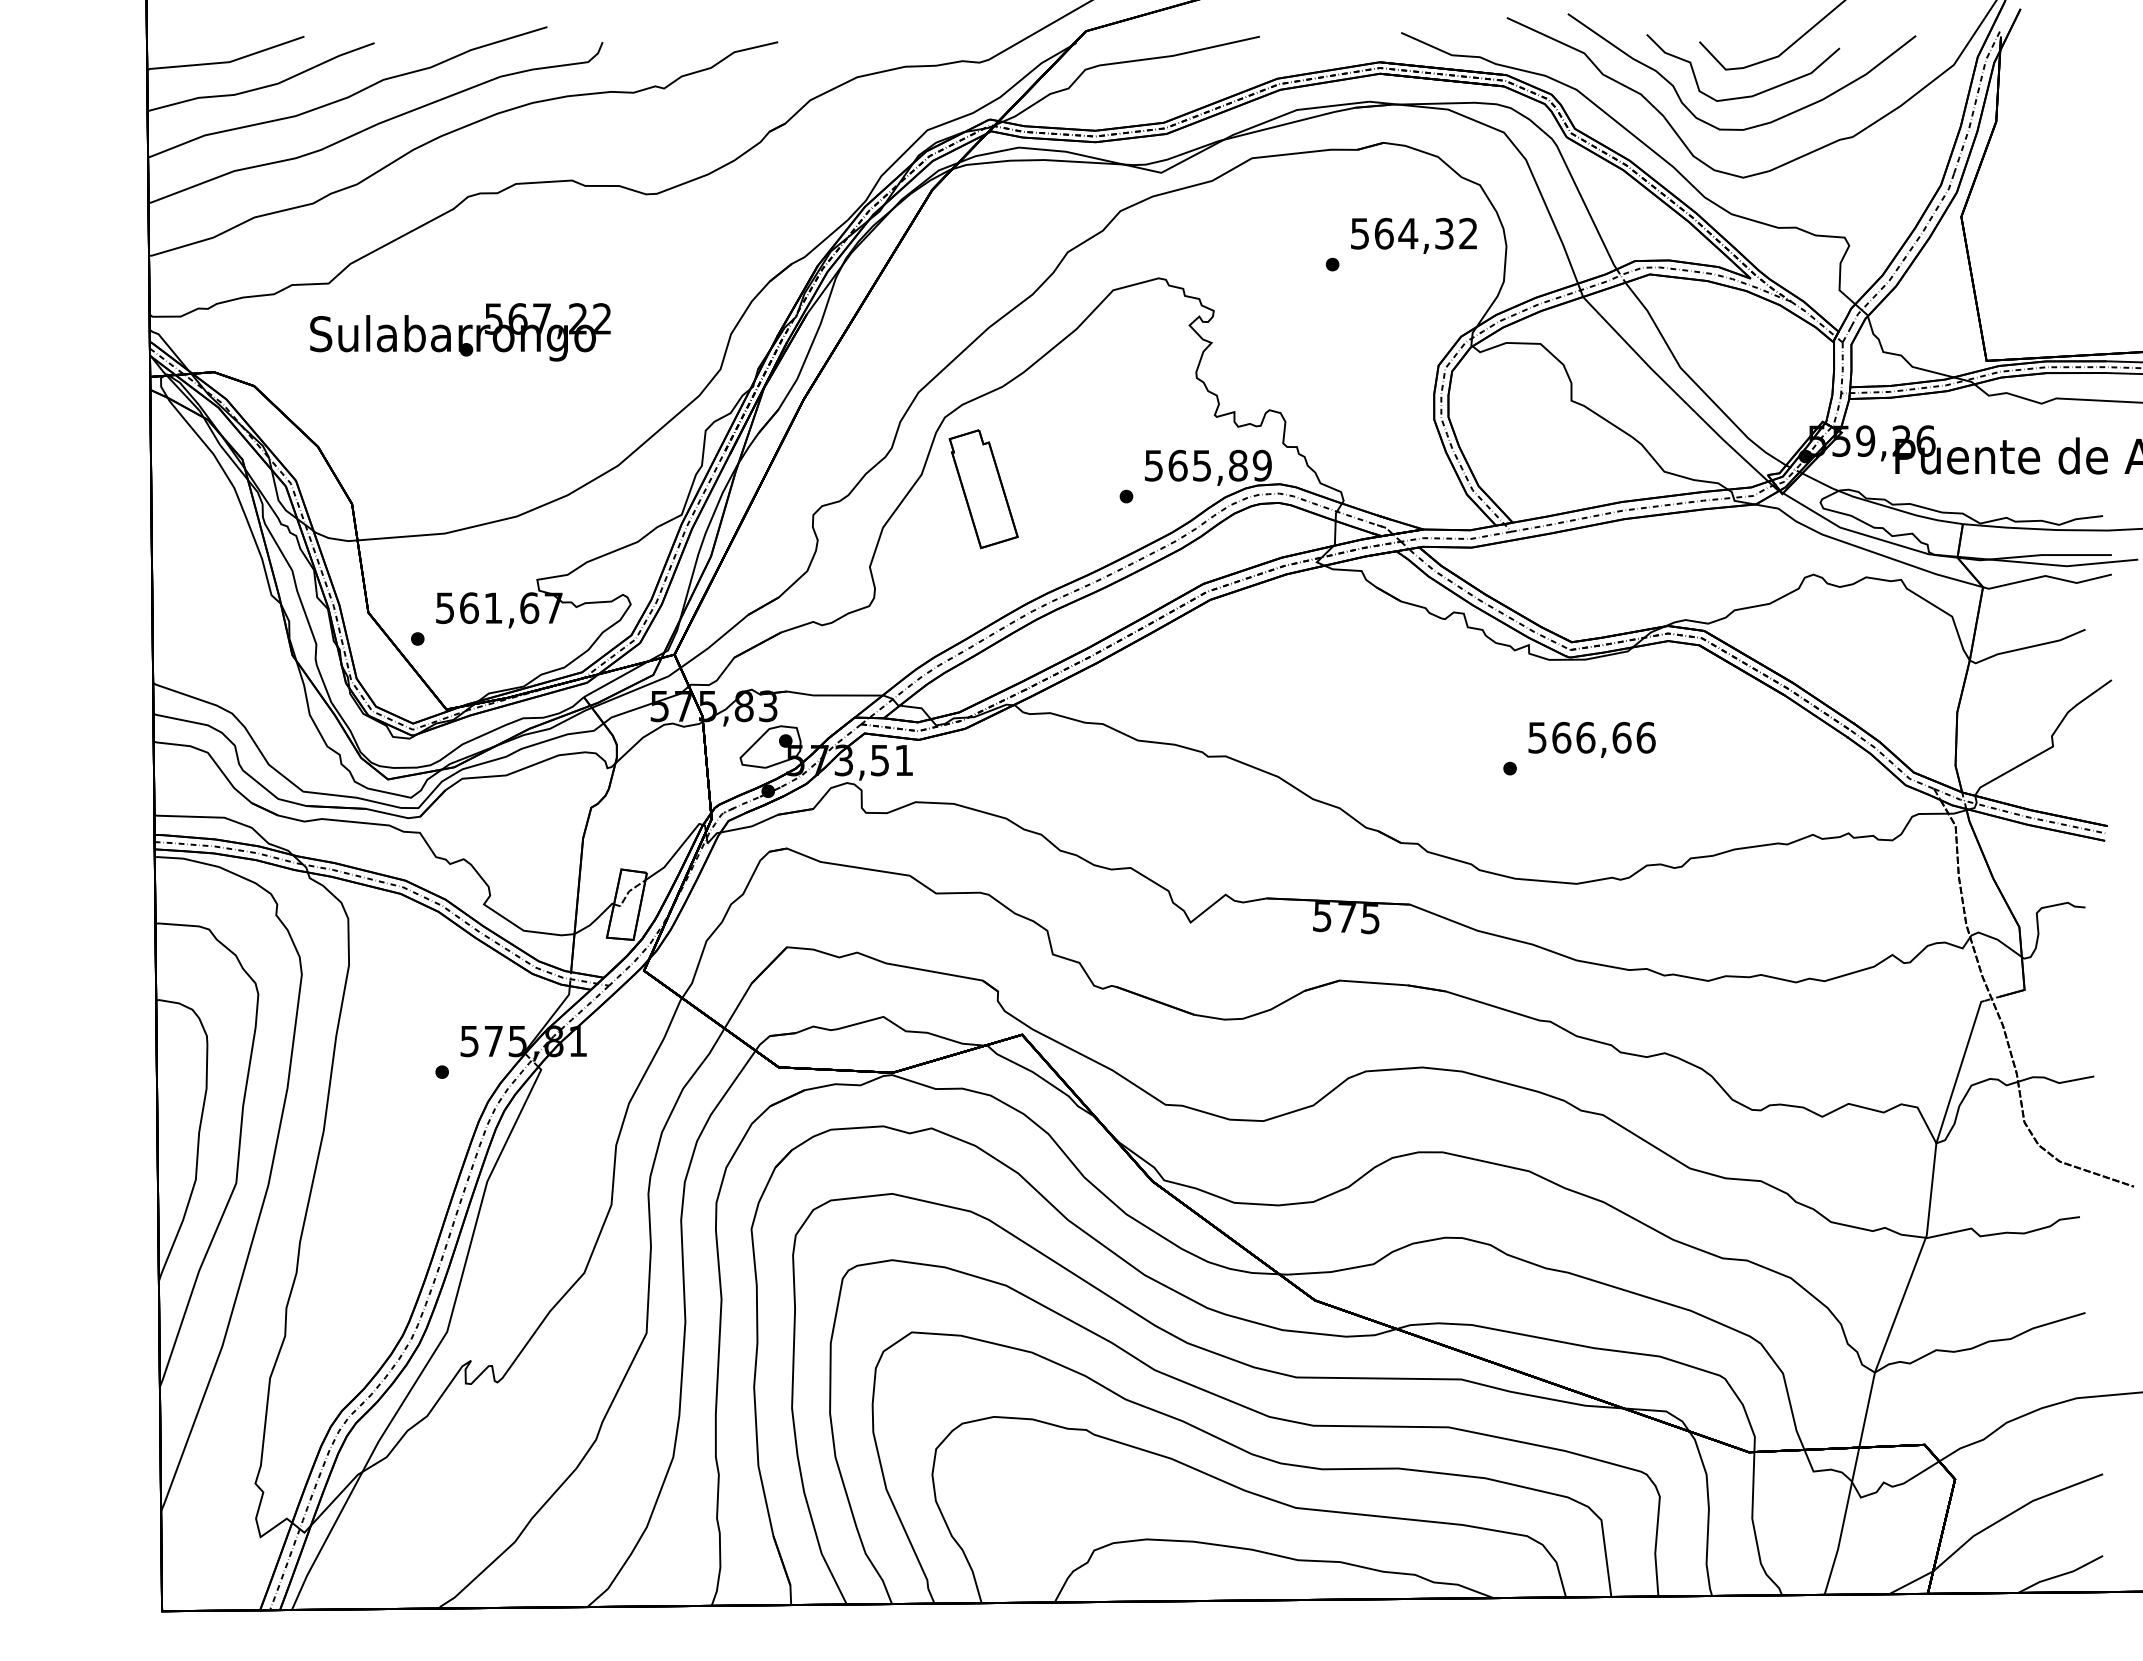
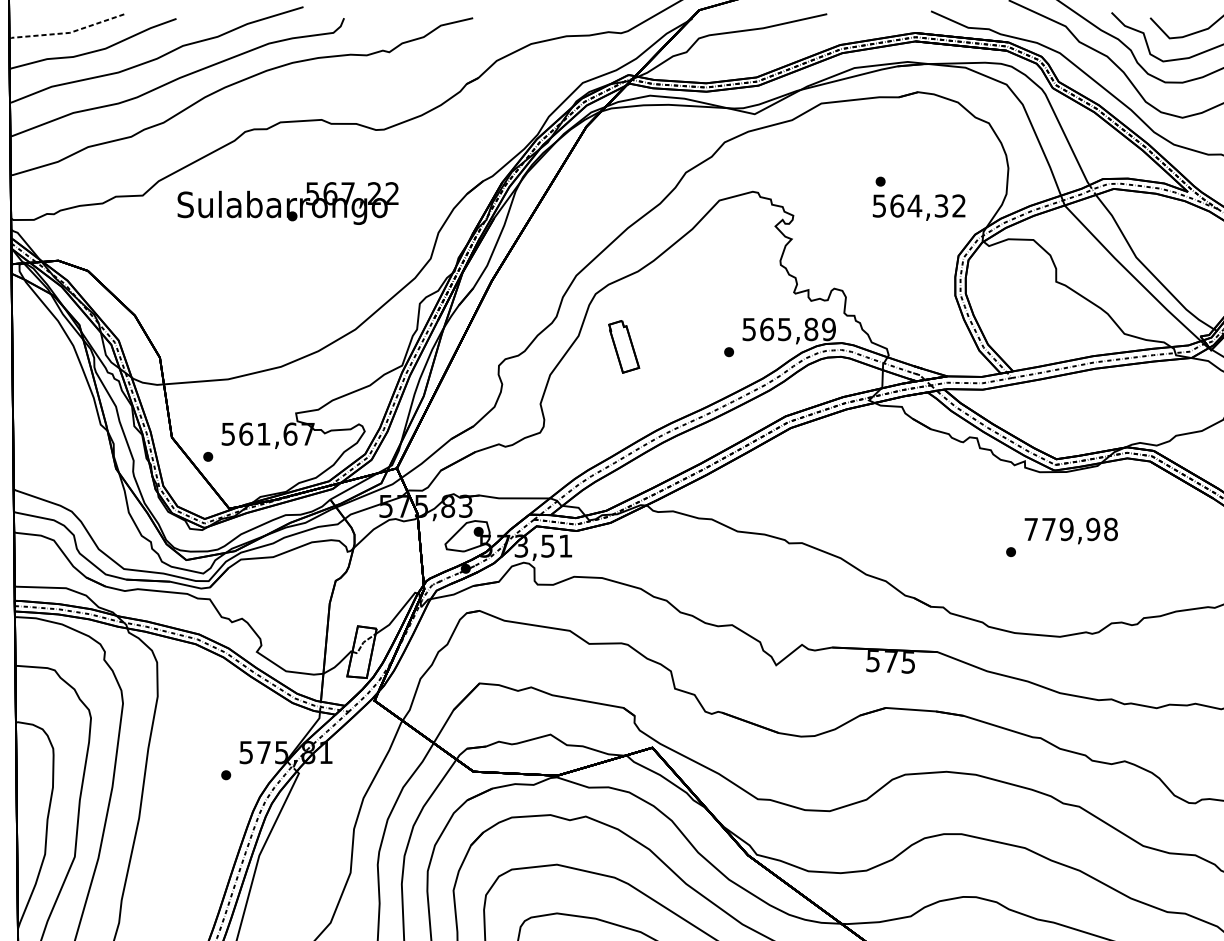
line: (227, 62) -> (68, 33), solid -> dashed
text: (1413, 235) -> (918, 207), moved
text: (460, 332) -> (288, 203), moved
part: (983, 489) -> (624, 346), size x0.6
text: (1591, 737) -> (1070, 529), 566,66 -> 779,98

